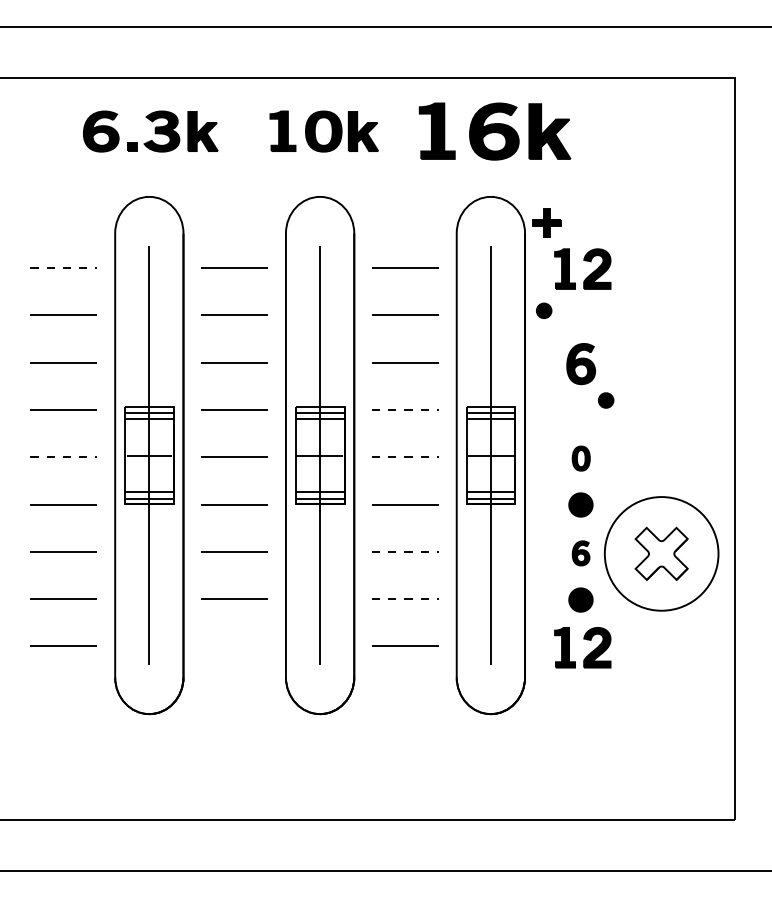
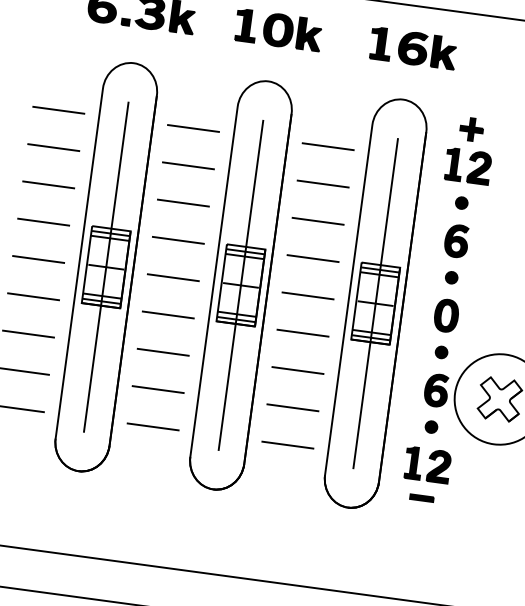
part: (494, 131) -> (413, 48), size x0.71
part: (546, 222) -> (471, 129), moved
line: (64, 268) -> (59, 110), dashed -> solid
part: (544, 310) -> (462, 202), moved
part: (606, 400) -> (451, 277), moved
line: (405, 409) -> (313, 258), dashed -> solid
line: (64, 457) -> (39, 259), dashed -> solid
line: (405, 457) -> (308, 296), dashed -> solid
part: (581, 458) -> (446, 315), size x1.67
part: (581, 505) -> (441, 352), size x0.62
line: (405, 551) -> (298, 370), dashed -> solid
part: (580, 553) -> (435, 390), size x1.67
line: (405, 599) -> (292, 408), dashed -> solid
part: (581, 599) -> (431, 426), size x0.62
line: (234, 645) -> (153, 426), added
part: (581, 689) -> (422, 497), added

